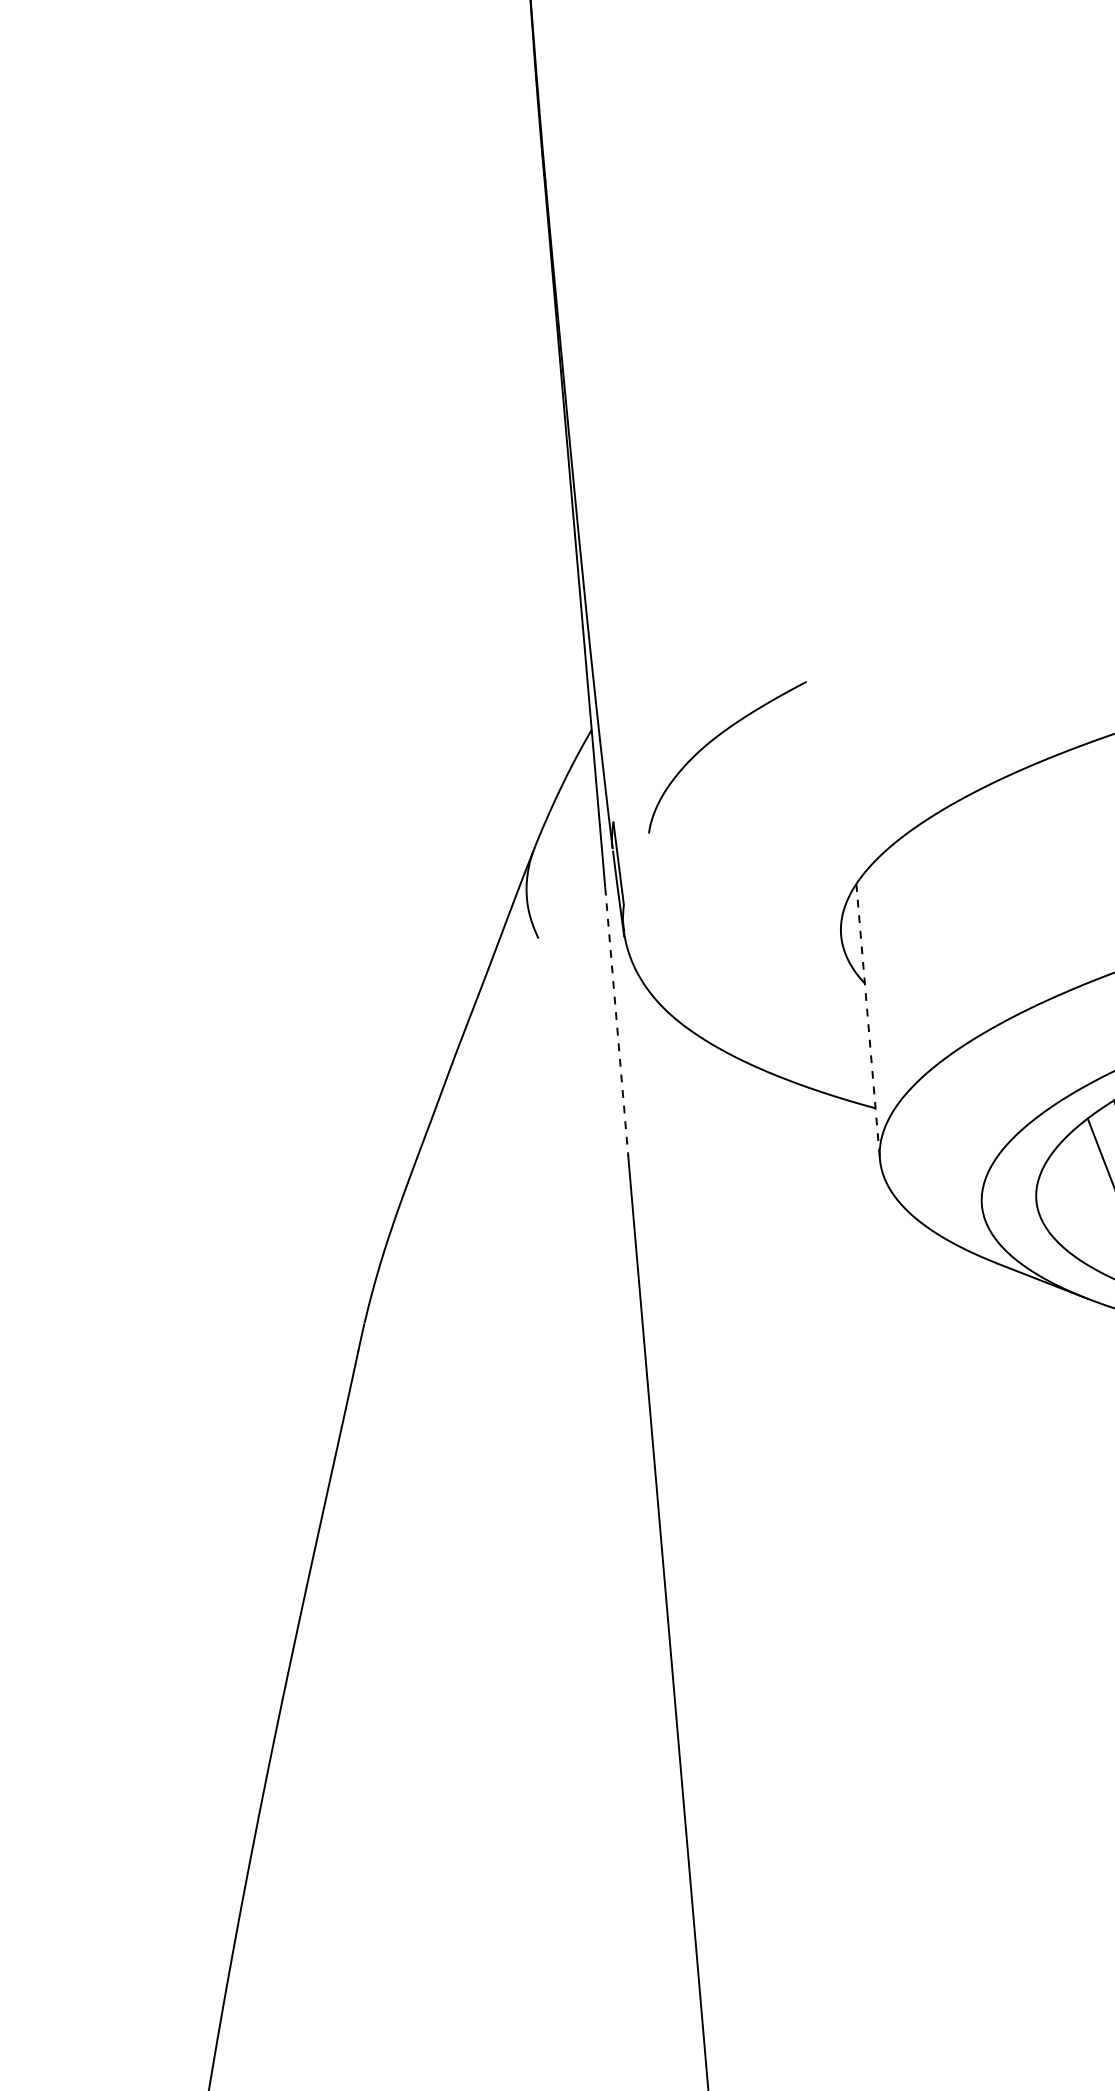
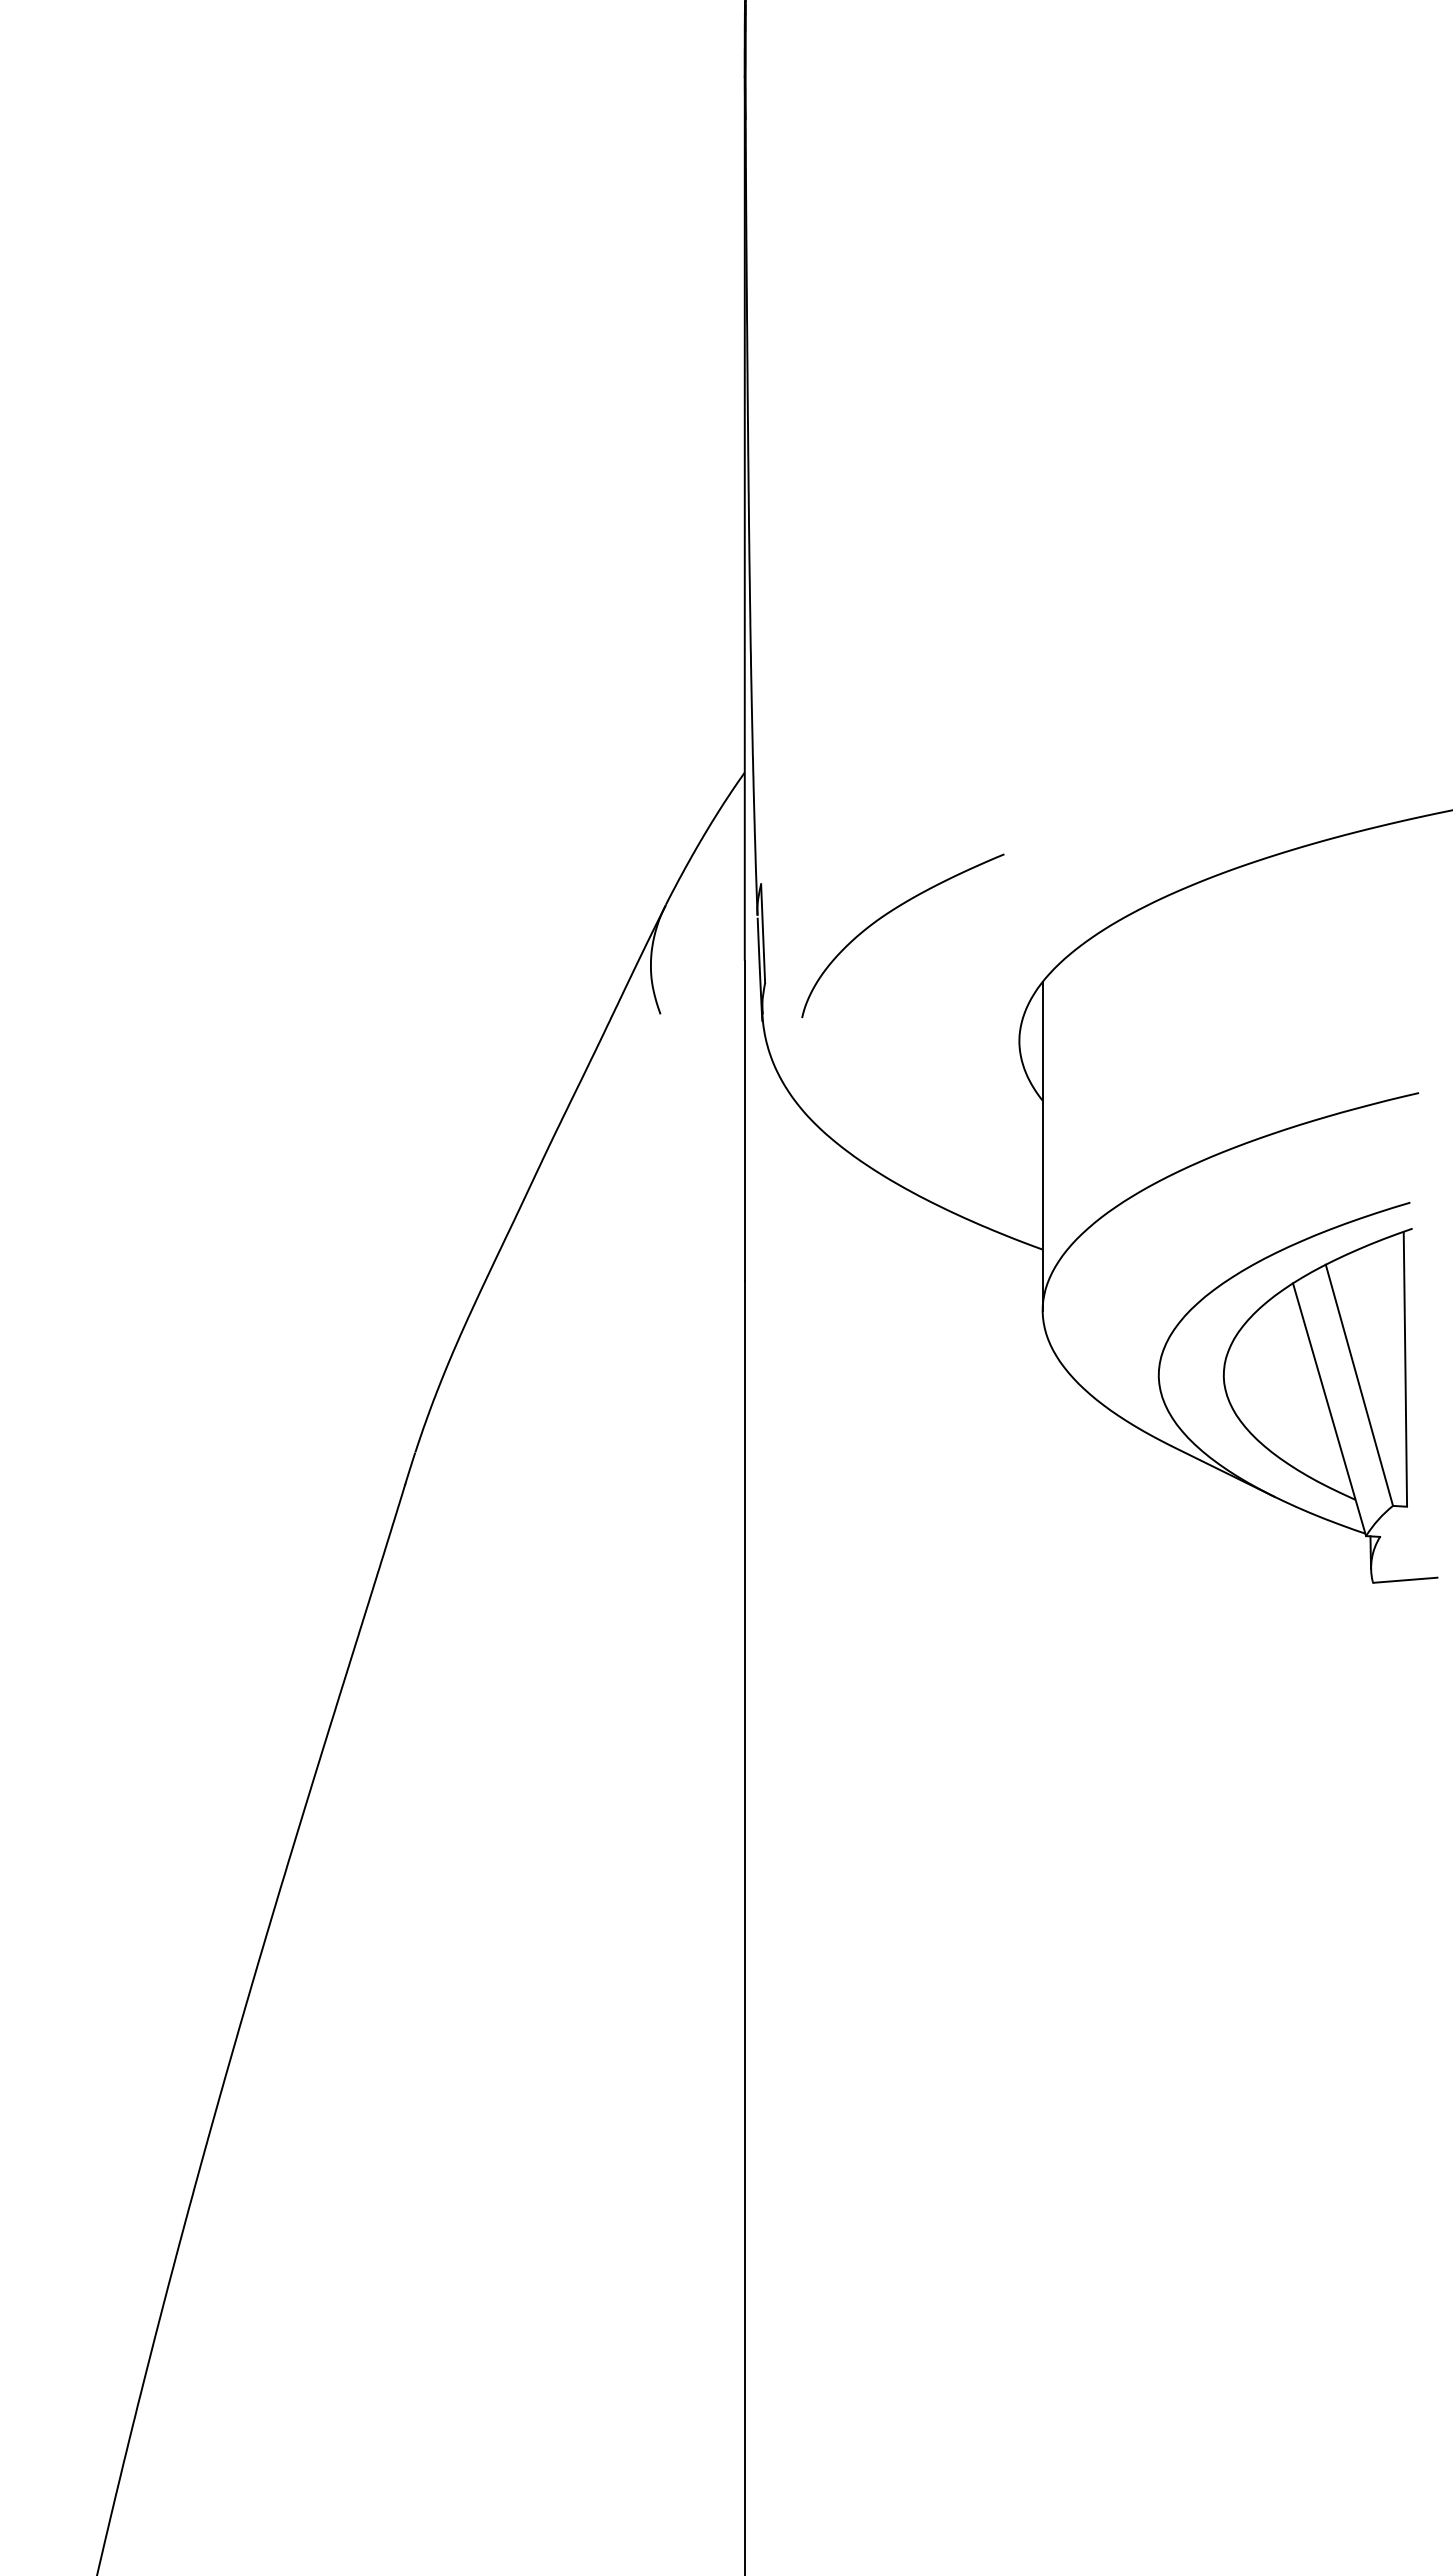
curve: (714, 739) -> (889, 913), moved
line: (868, 1021) -> (1042, 1146), dashed -> solid
line: (616, 1022) -> (744, 1121), dashed -> solid

